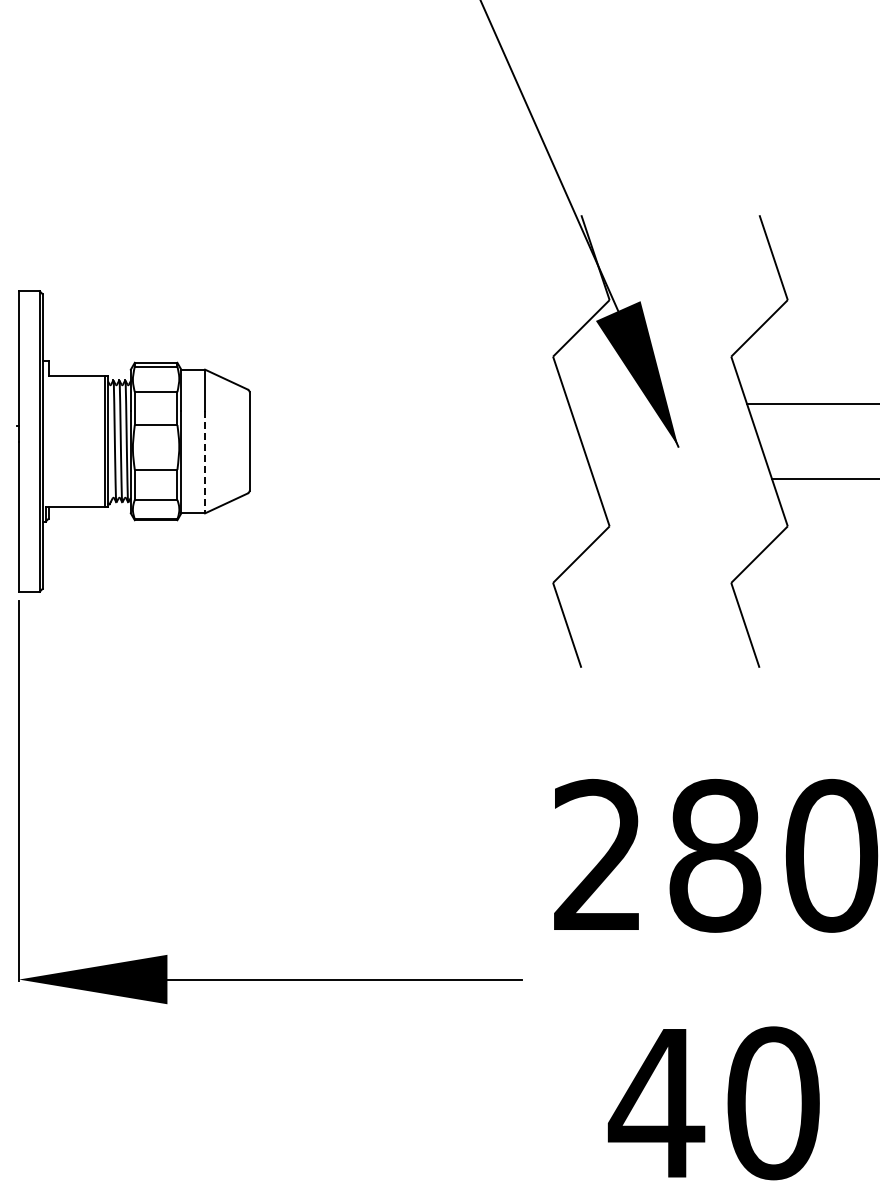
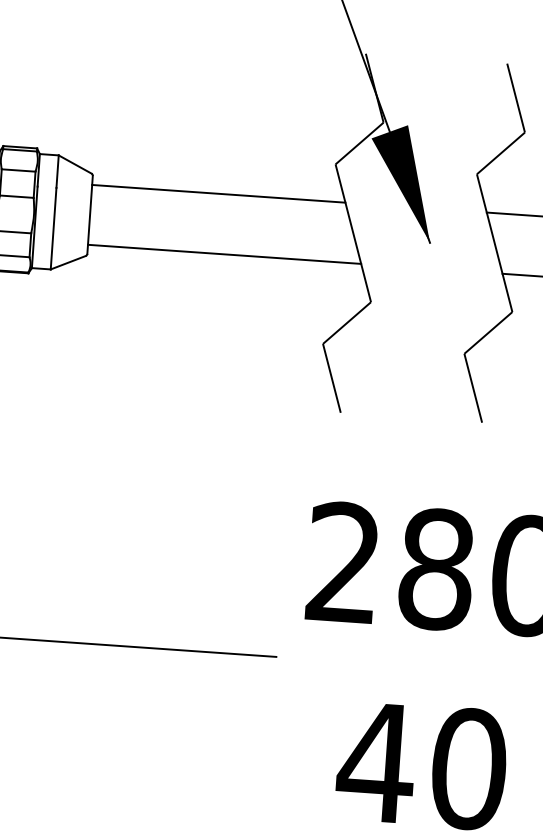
line: (408, 403) -> (218, 193), added
line: (205, 462) -> (53, 229), dashed -> solid
line: (421, 479) -> (224, 254), added

